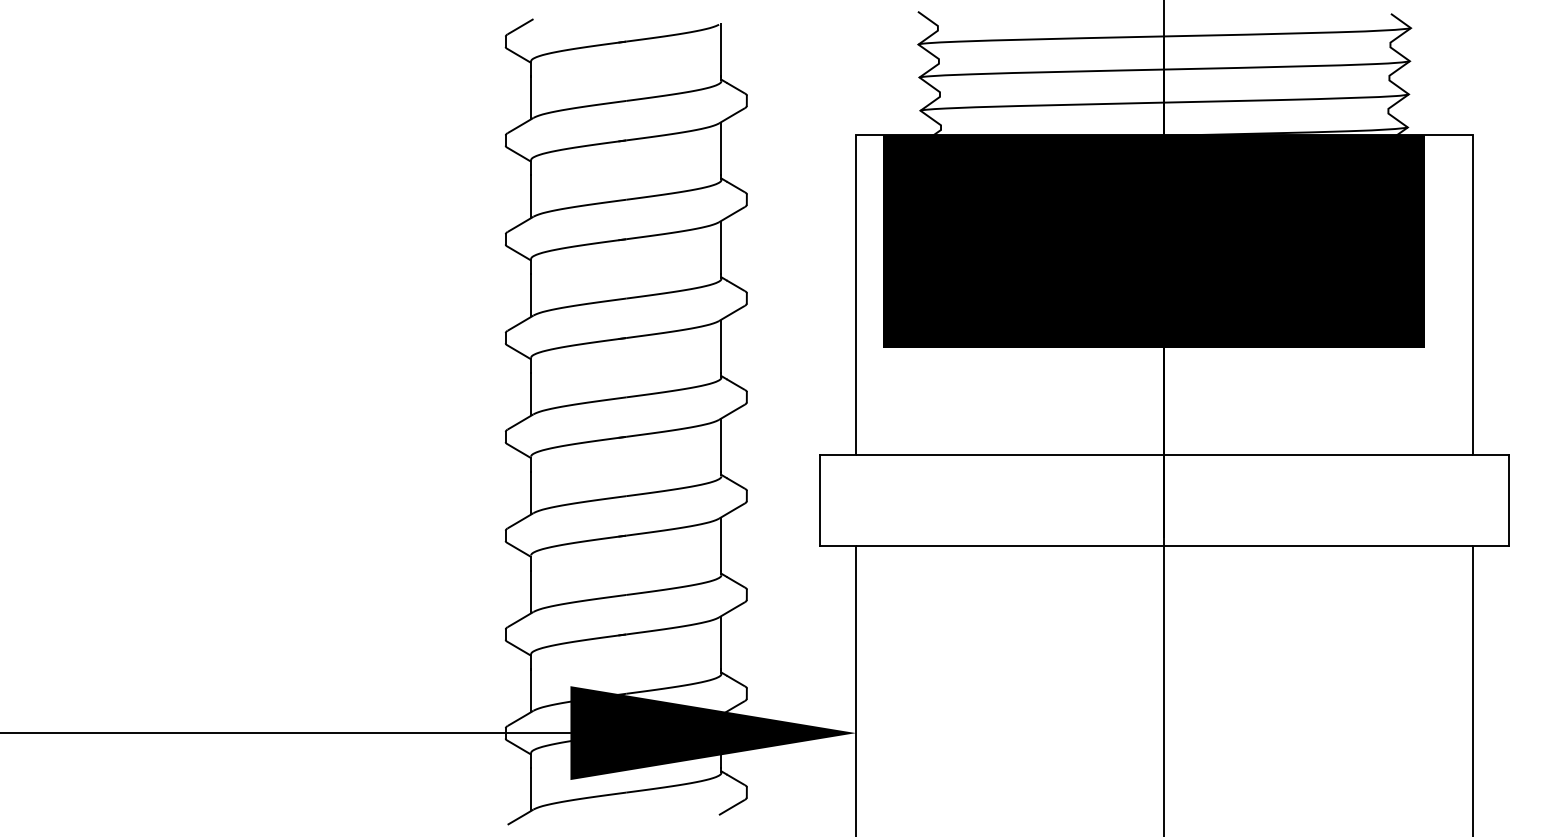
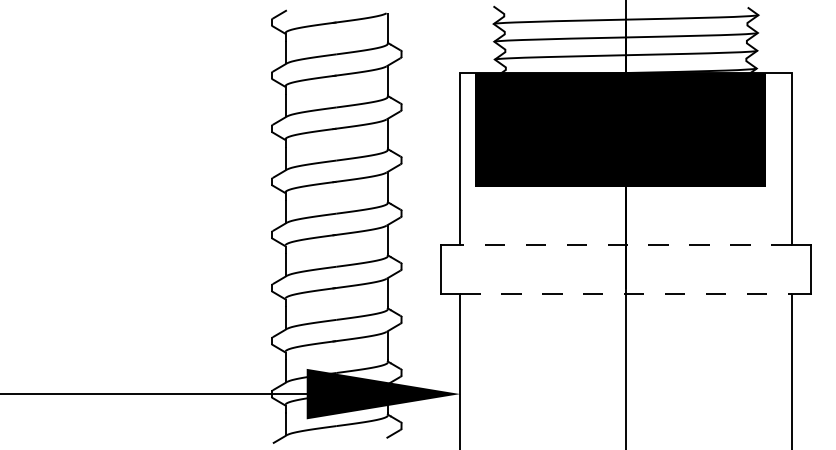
line: (1163, 454) -> (625, 244), solid -> dashed
line: (1163, 545) -> (625, 293), solid -> dashed

